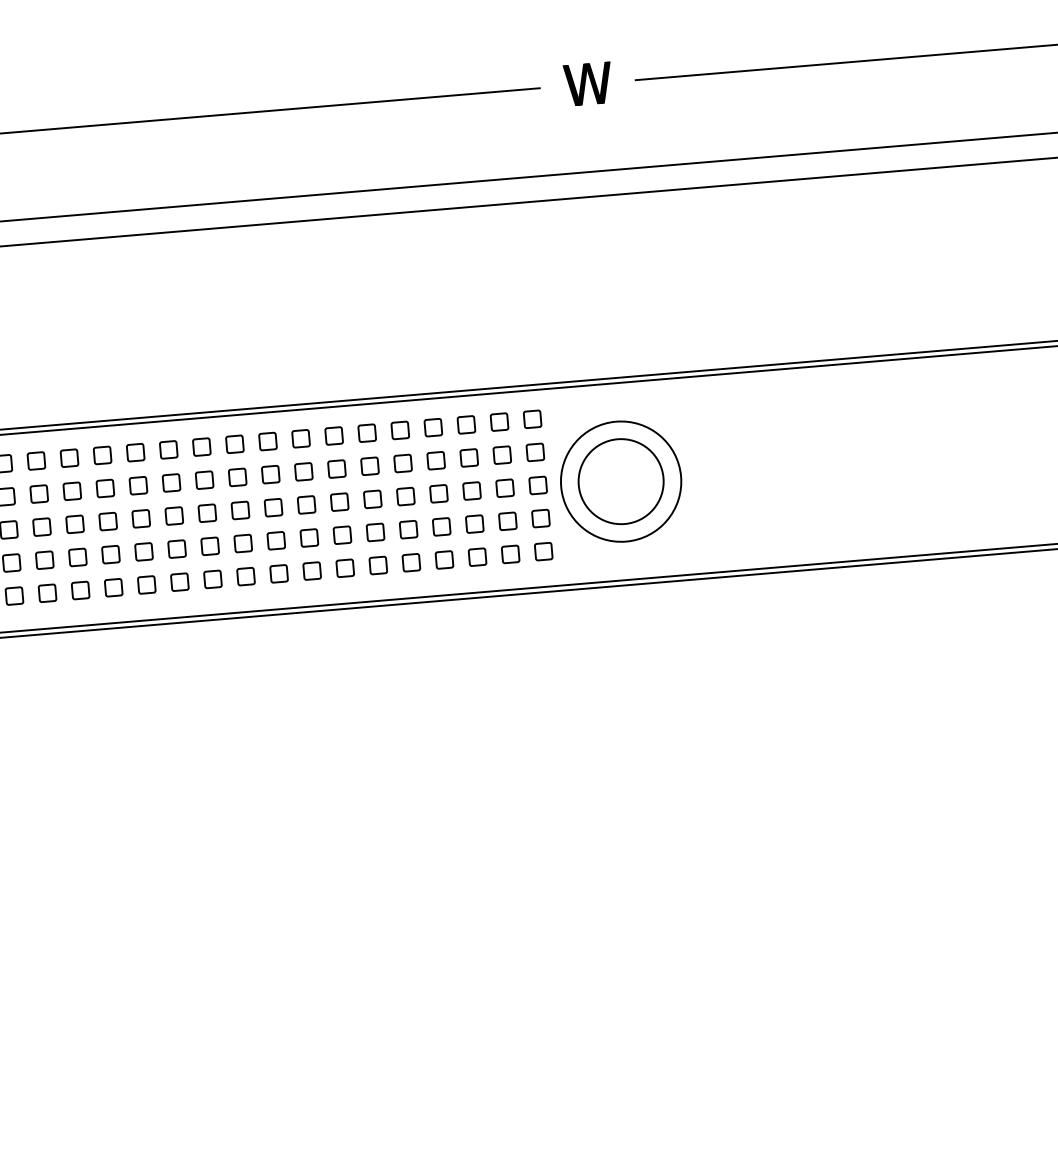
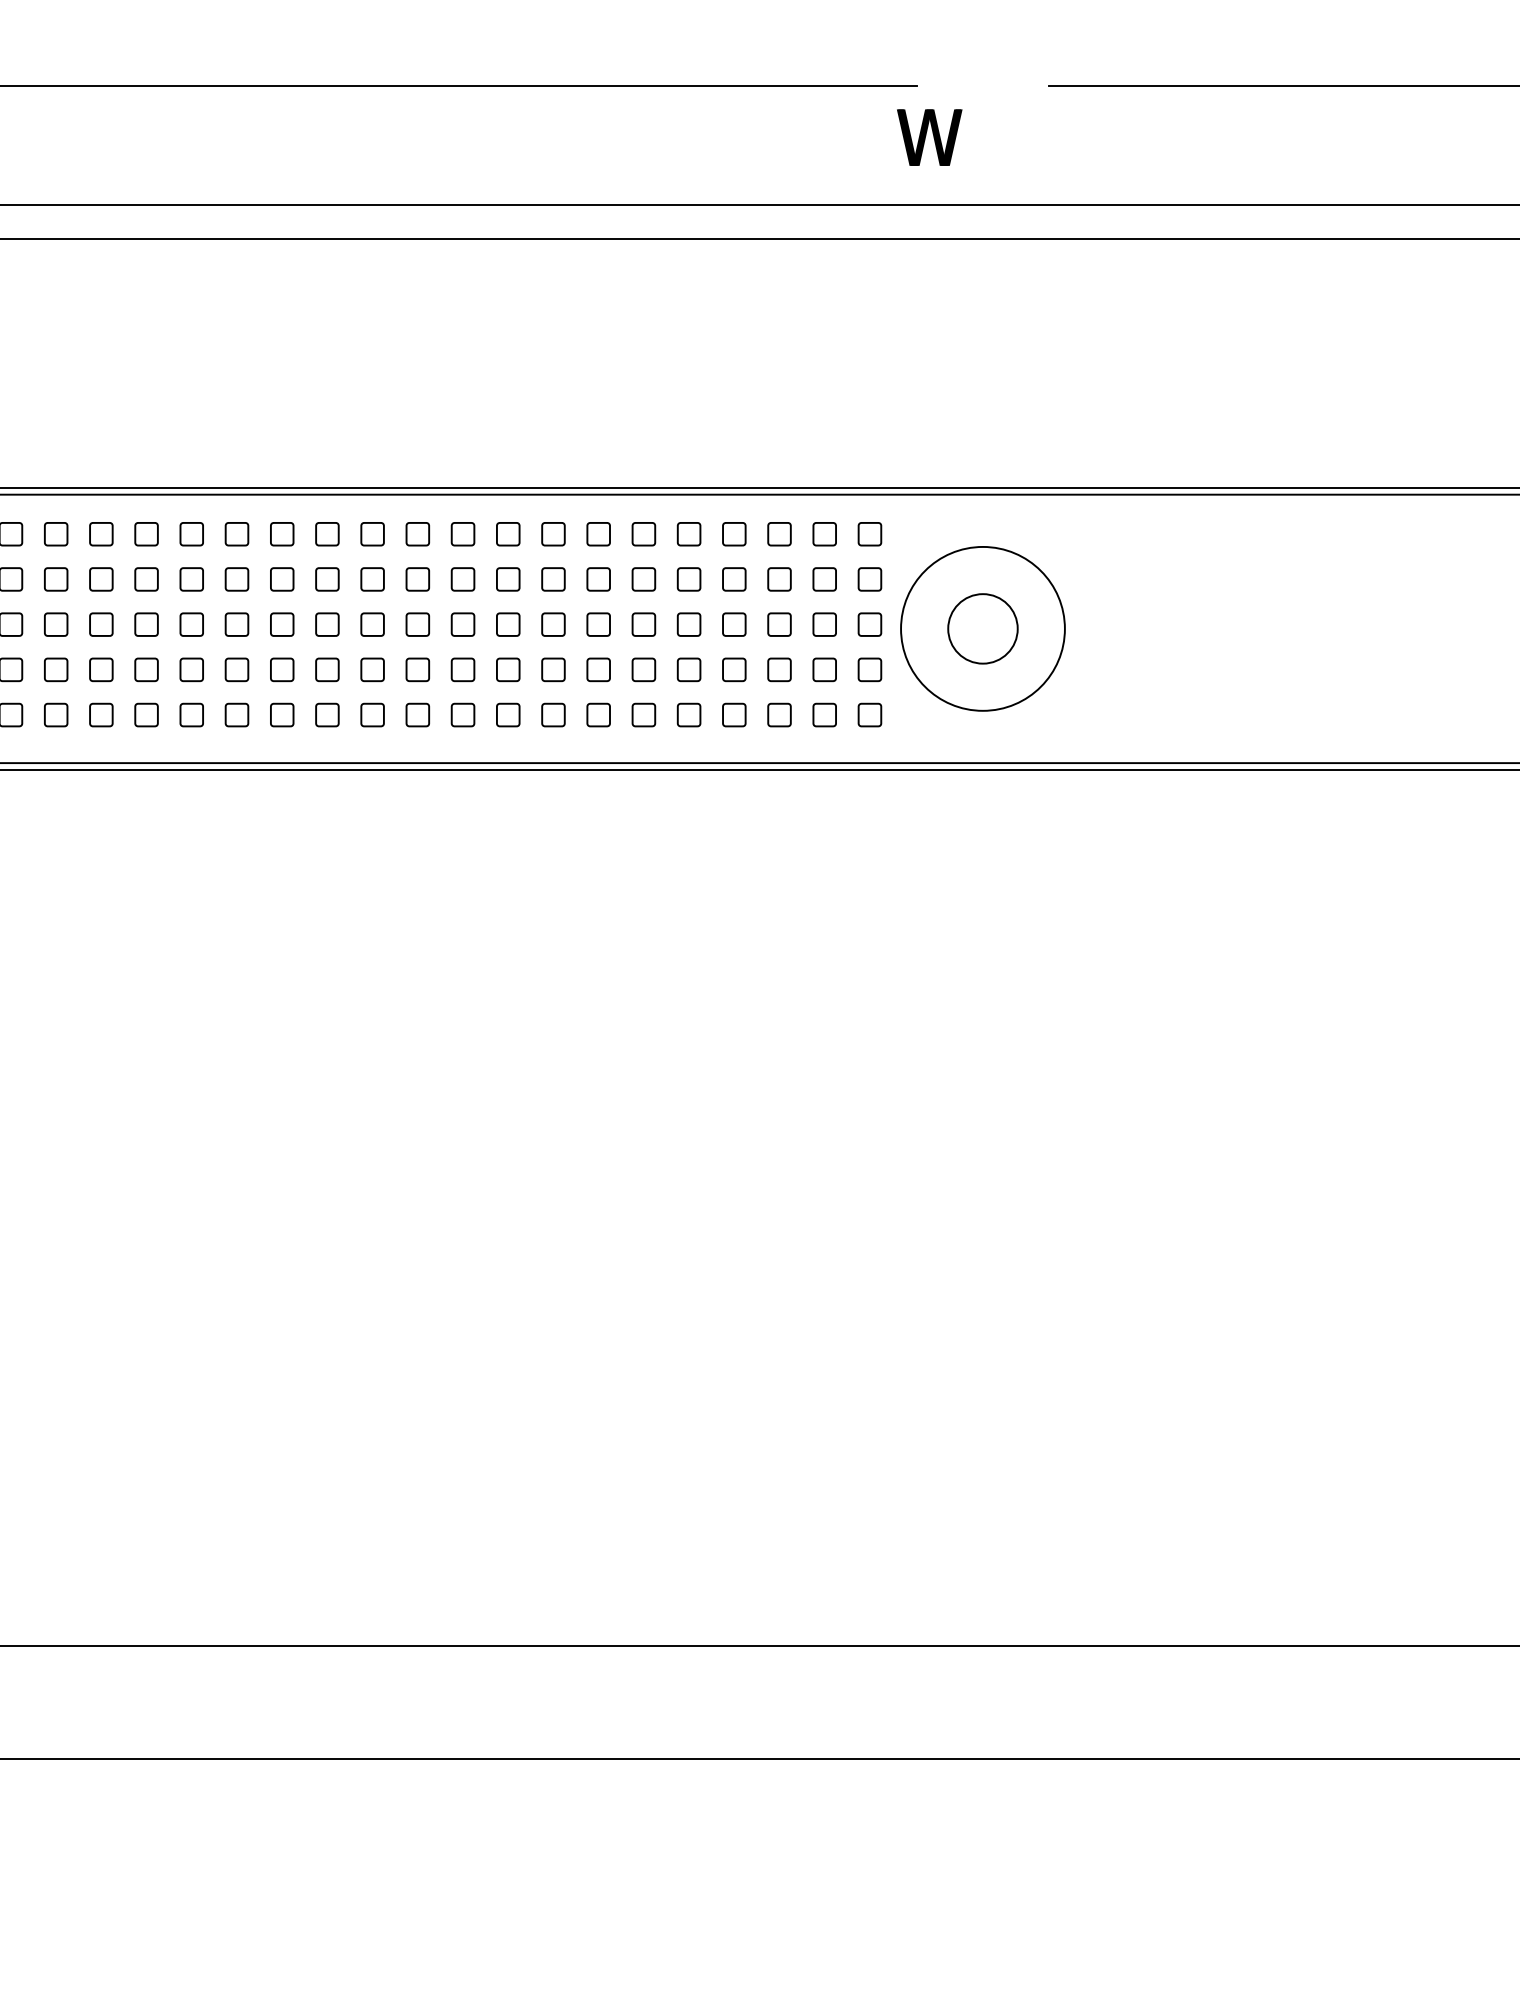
text: (588, 84) -> (929, 137), moved
circle: (620, 481) -> (982, 628), size x0.6

